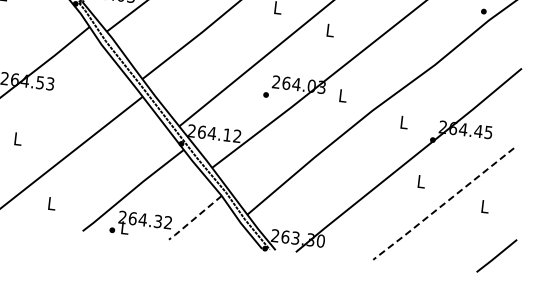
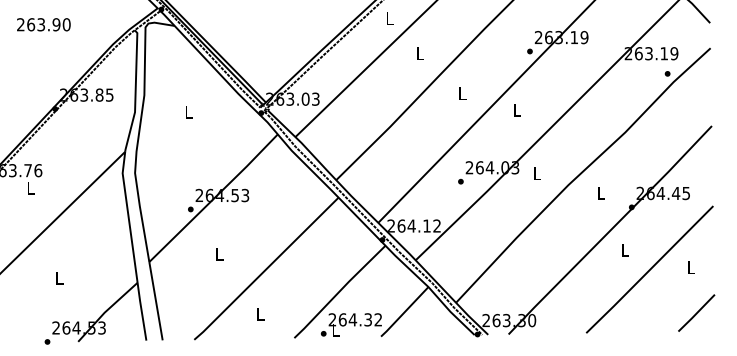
line: (443, 204) -> (649, 270), dashed -> solid
line: (195, 218) -> (404, 312), dashed -> solid
line: (496, 255) -> (696, 312), moved

